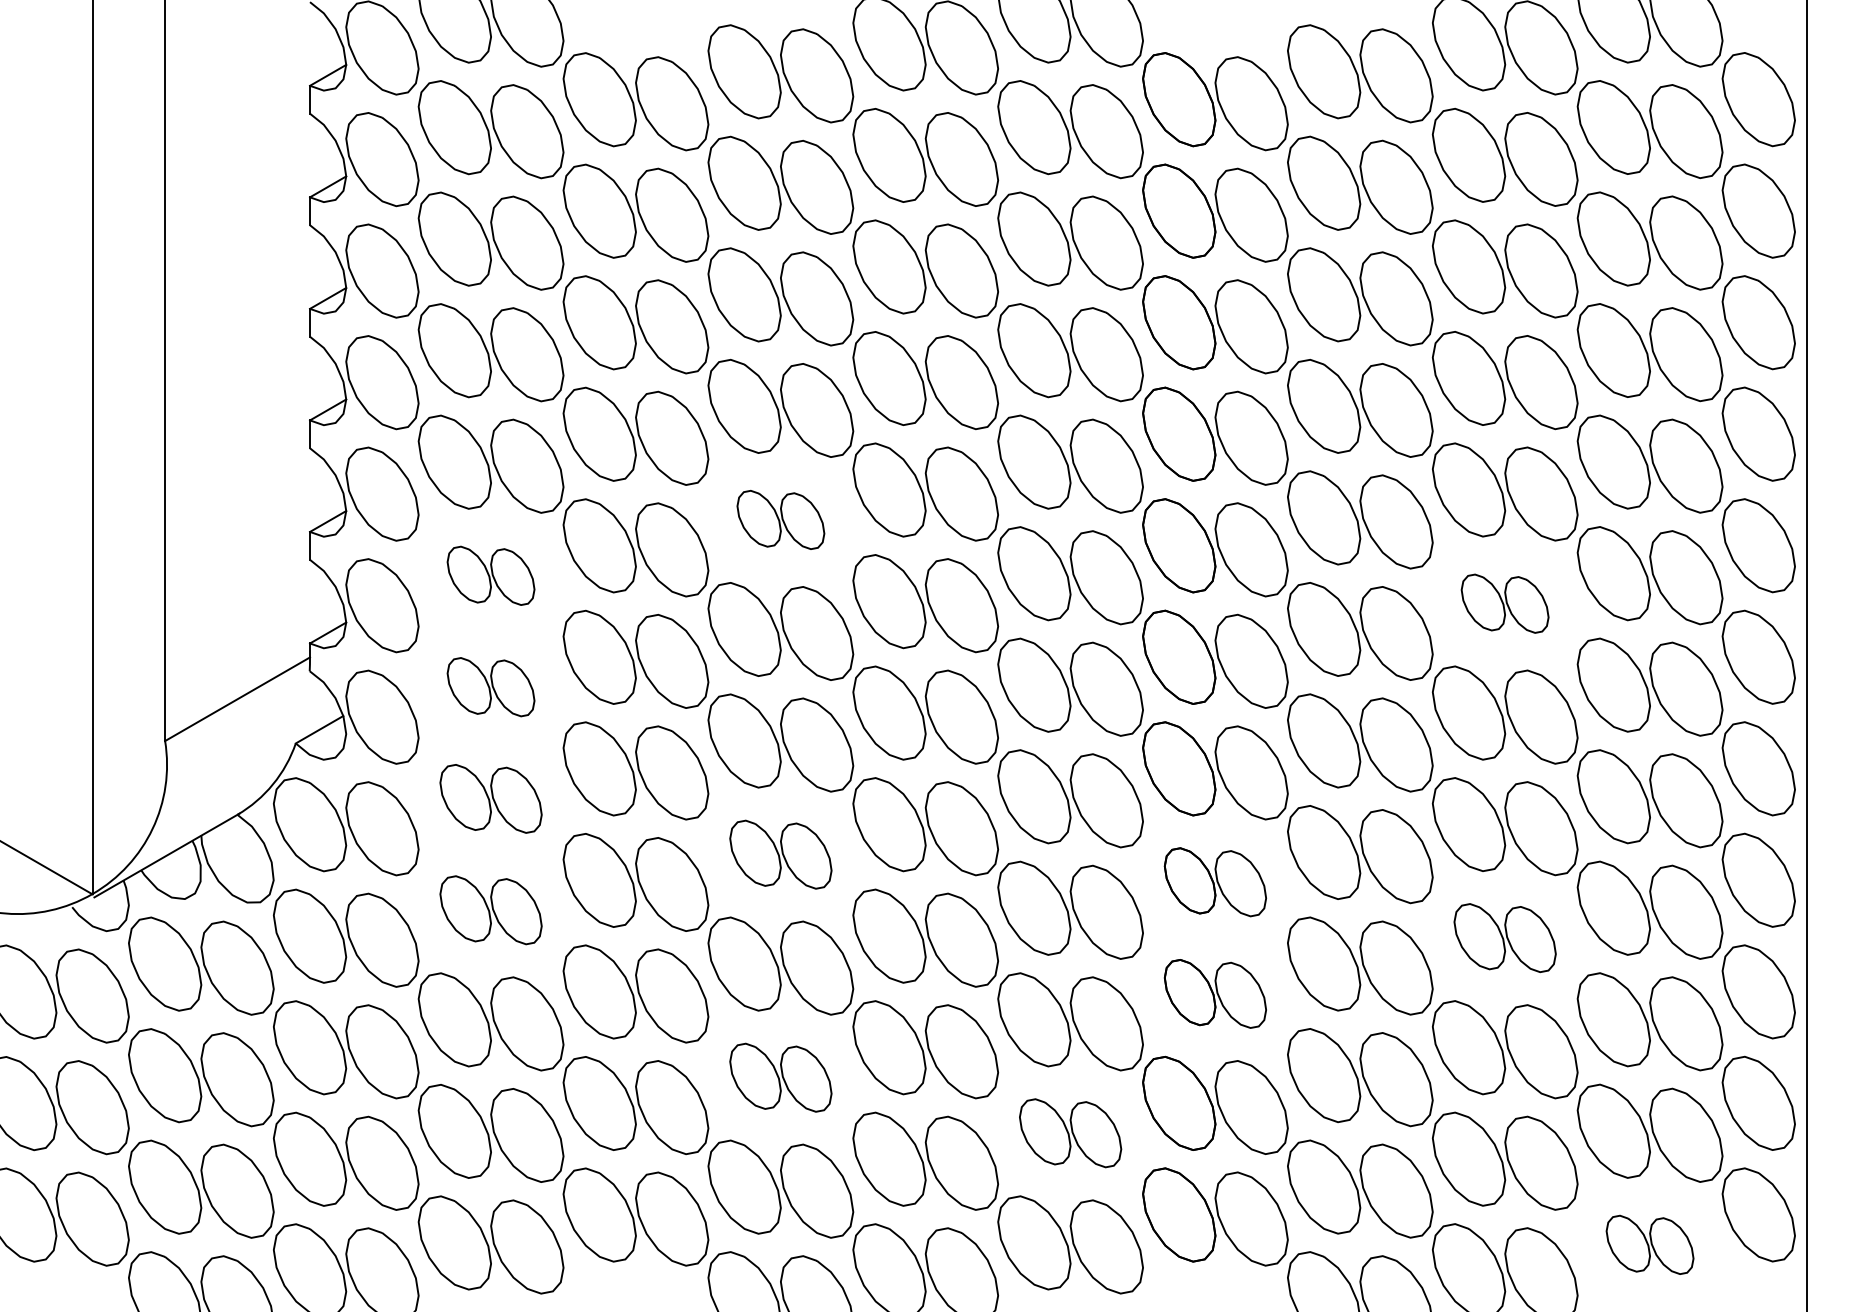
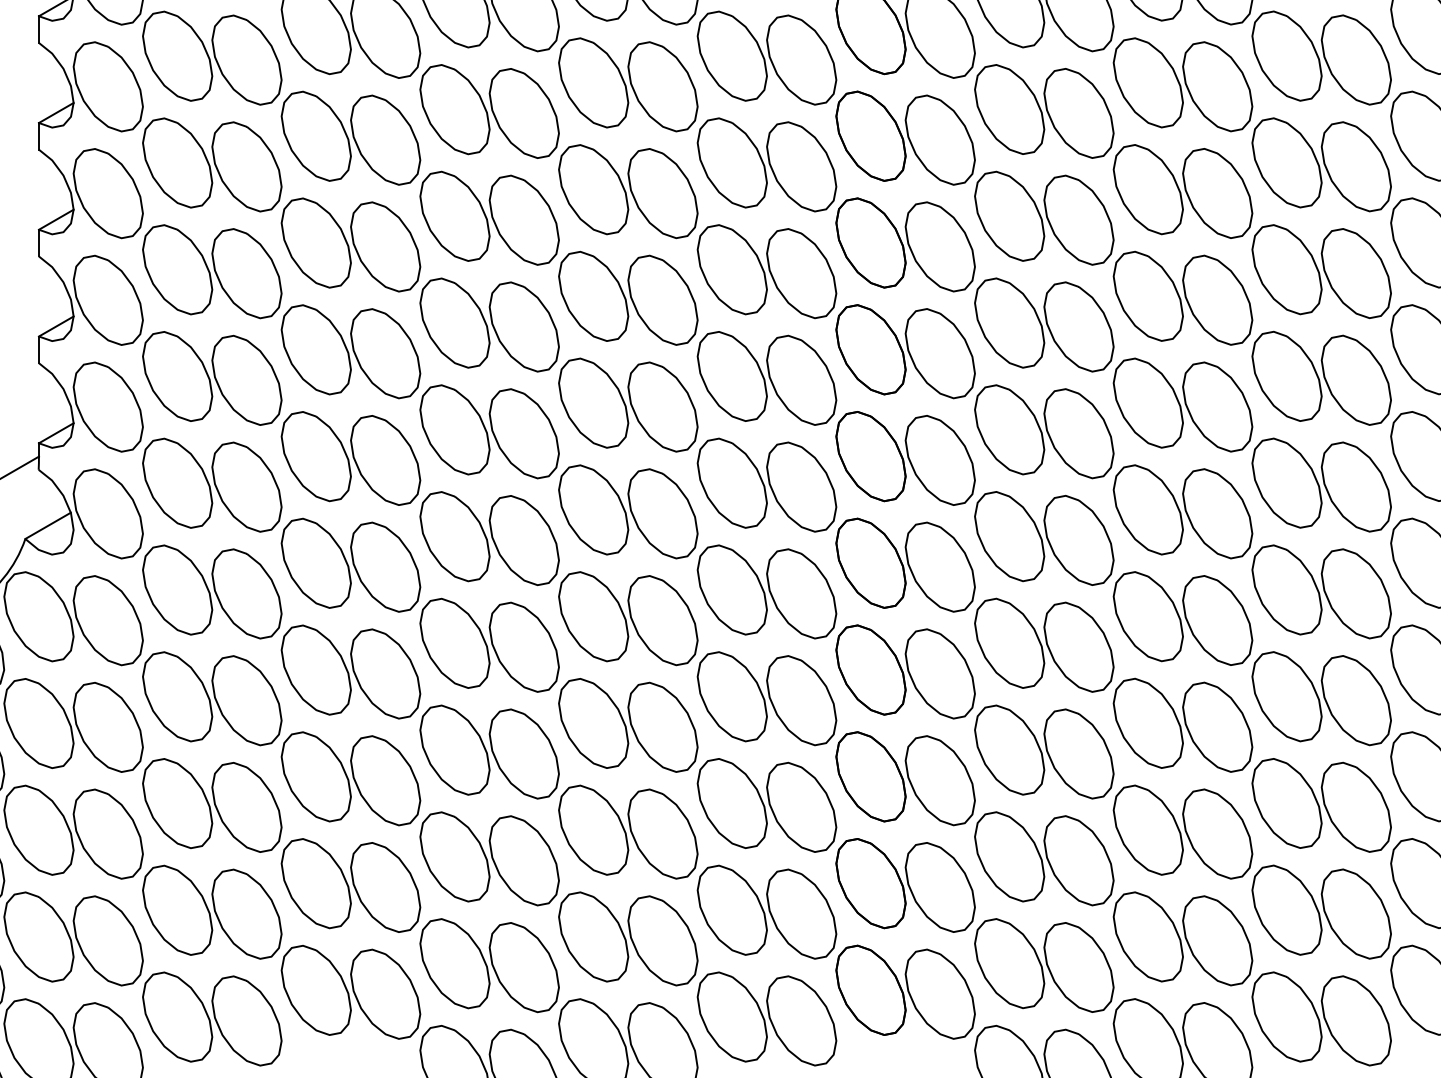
part: (780, 519) -> (489, 324), size x1.67
part: (490, 575) -> (211, 378), size x1.67
part: (1504, 603) -> (1182, 405), size x1.67
part: (490, 686) -> (211, 484), size x1.67
part: (490, 798) -> (211, 591), size x1.43
part: (780, 854) -> (489, 645), size x1.43
part: (1215, 881) -> (905, 671), size x1.43
part: (490, 909) -> (211, 697), size x1.43
part: (1504, 937) -> (1182, 724), size x1.43
part: (1215, 993) -> (905, 778), size x1.43
part: (780, 1077) -> (489, 858), size x1.43
part: (1070, 1132) -> (766, 911), size x1.43
part: (1649, 1244) -> (1321, 1018), size x1.67

